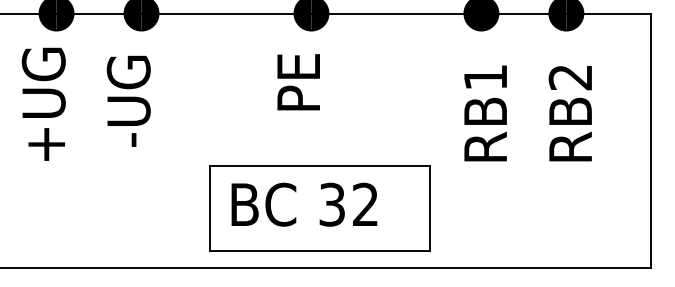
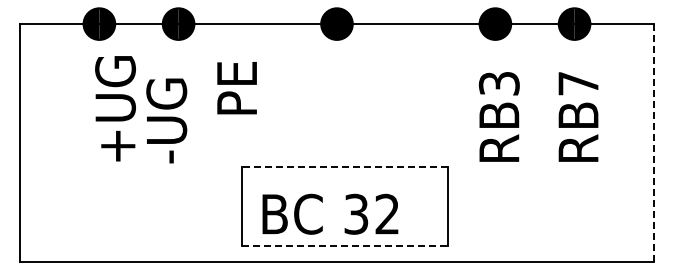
text: (484, 77) -> (498, 83), RB1 -> RB3
text: (570, 77) -> (578, 83), RB2 -> RB7
text: (298, 82) -> (236, 88), moved
text: (128, 100) -> (166, 120), moved
text: (43, 104) -> (115, 108), moved
line: (651, 140) -> (653, 142), solid -> dashed
line: (319, 166) -> (344, 166), solid -> dashed
text: (304, 203) -> (330, 213), moved
line: (319, 251) -> (344, 245), solid -> dashed

